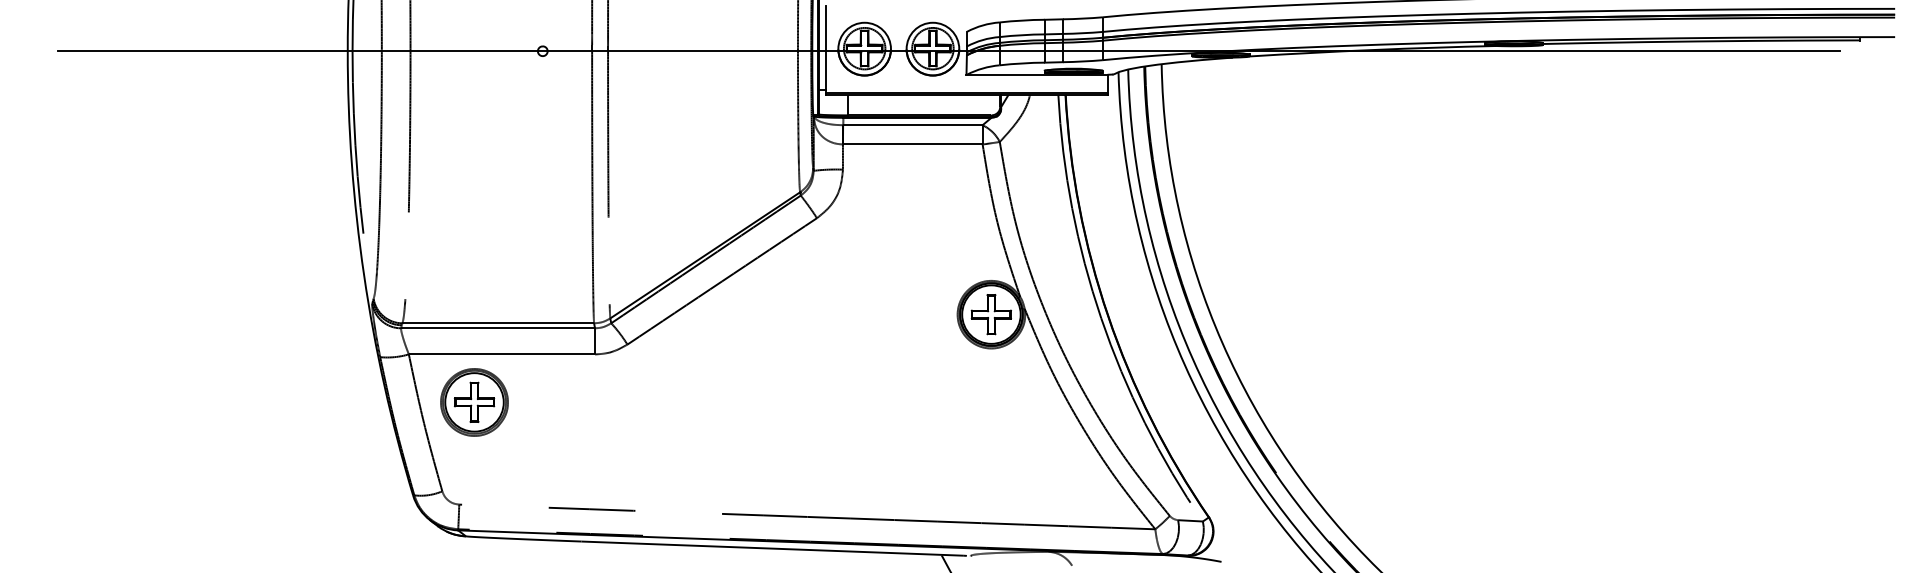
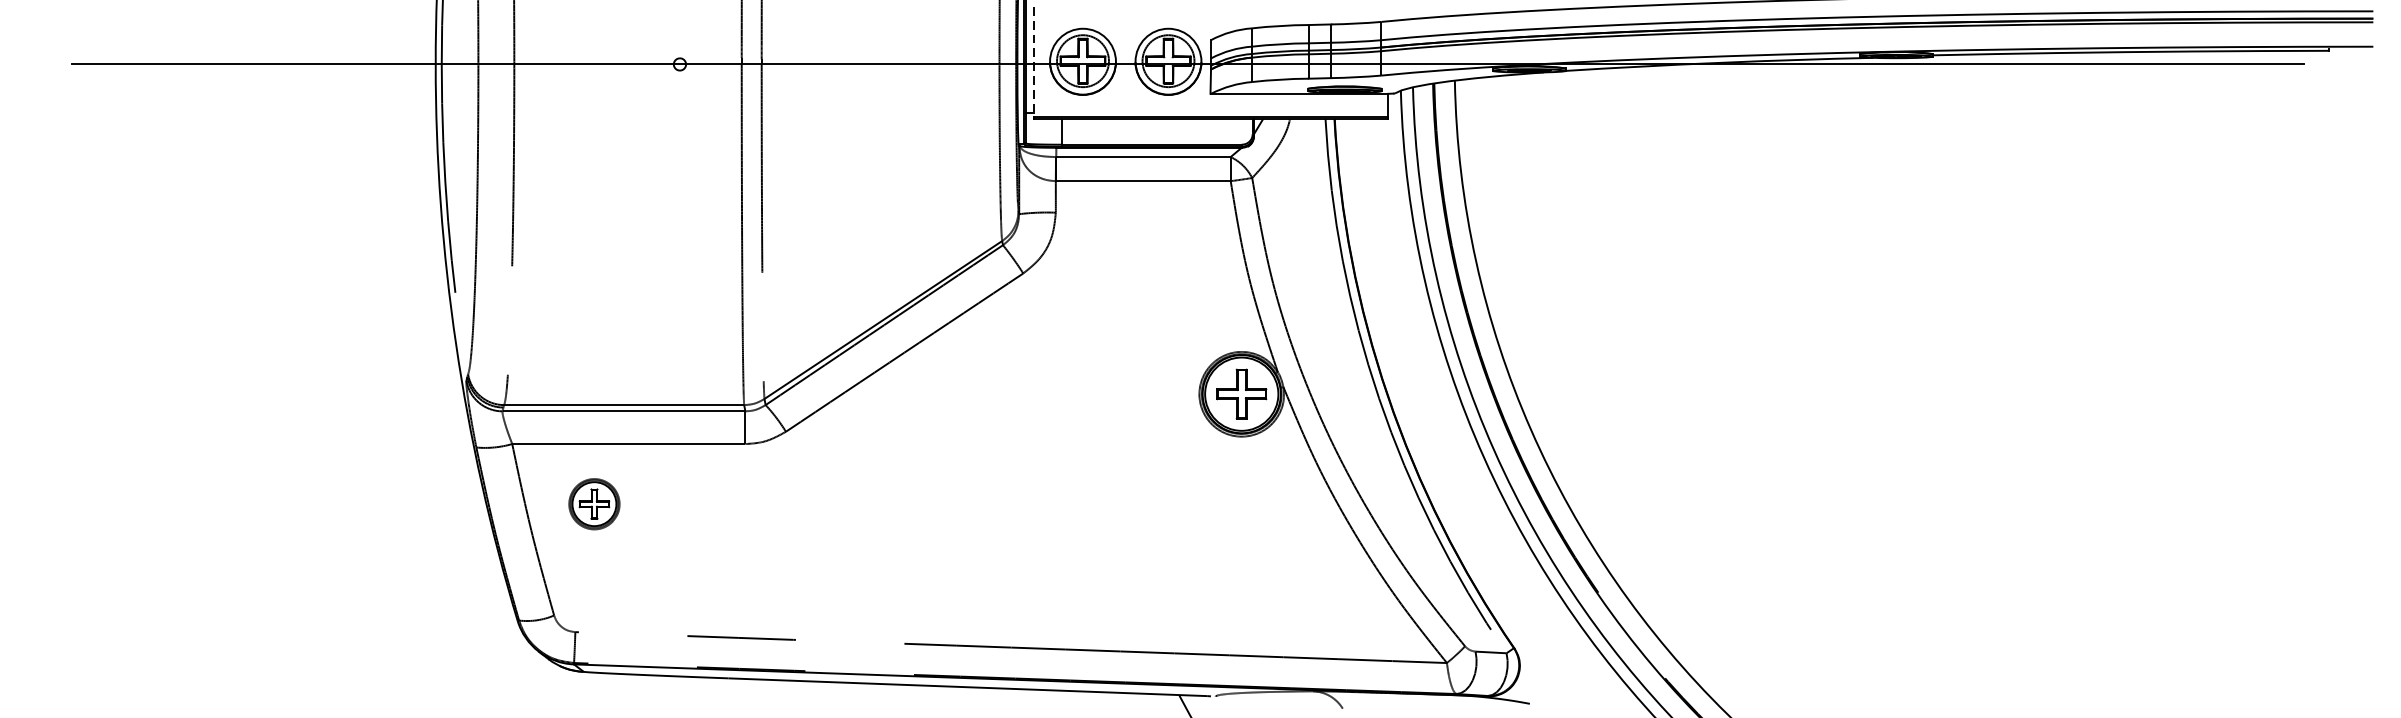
line: (825, 49) -> (1033, 62), solid -> dashed
part: (474, 402) -> (594, 504), size x0.6

